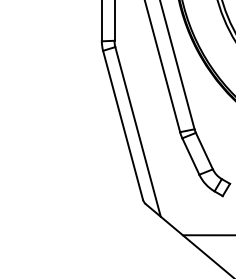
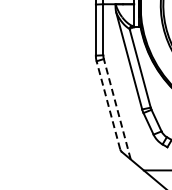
line: (123, 125) -> (108, 105), solid -> dashed
line: (138, 132) -> (117, 109), solid -> dashed

